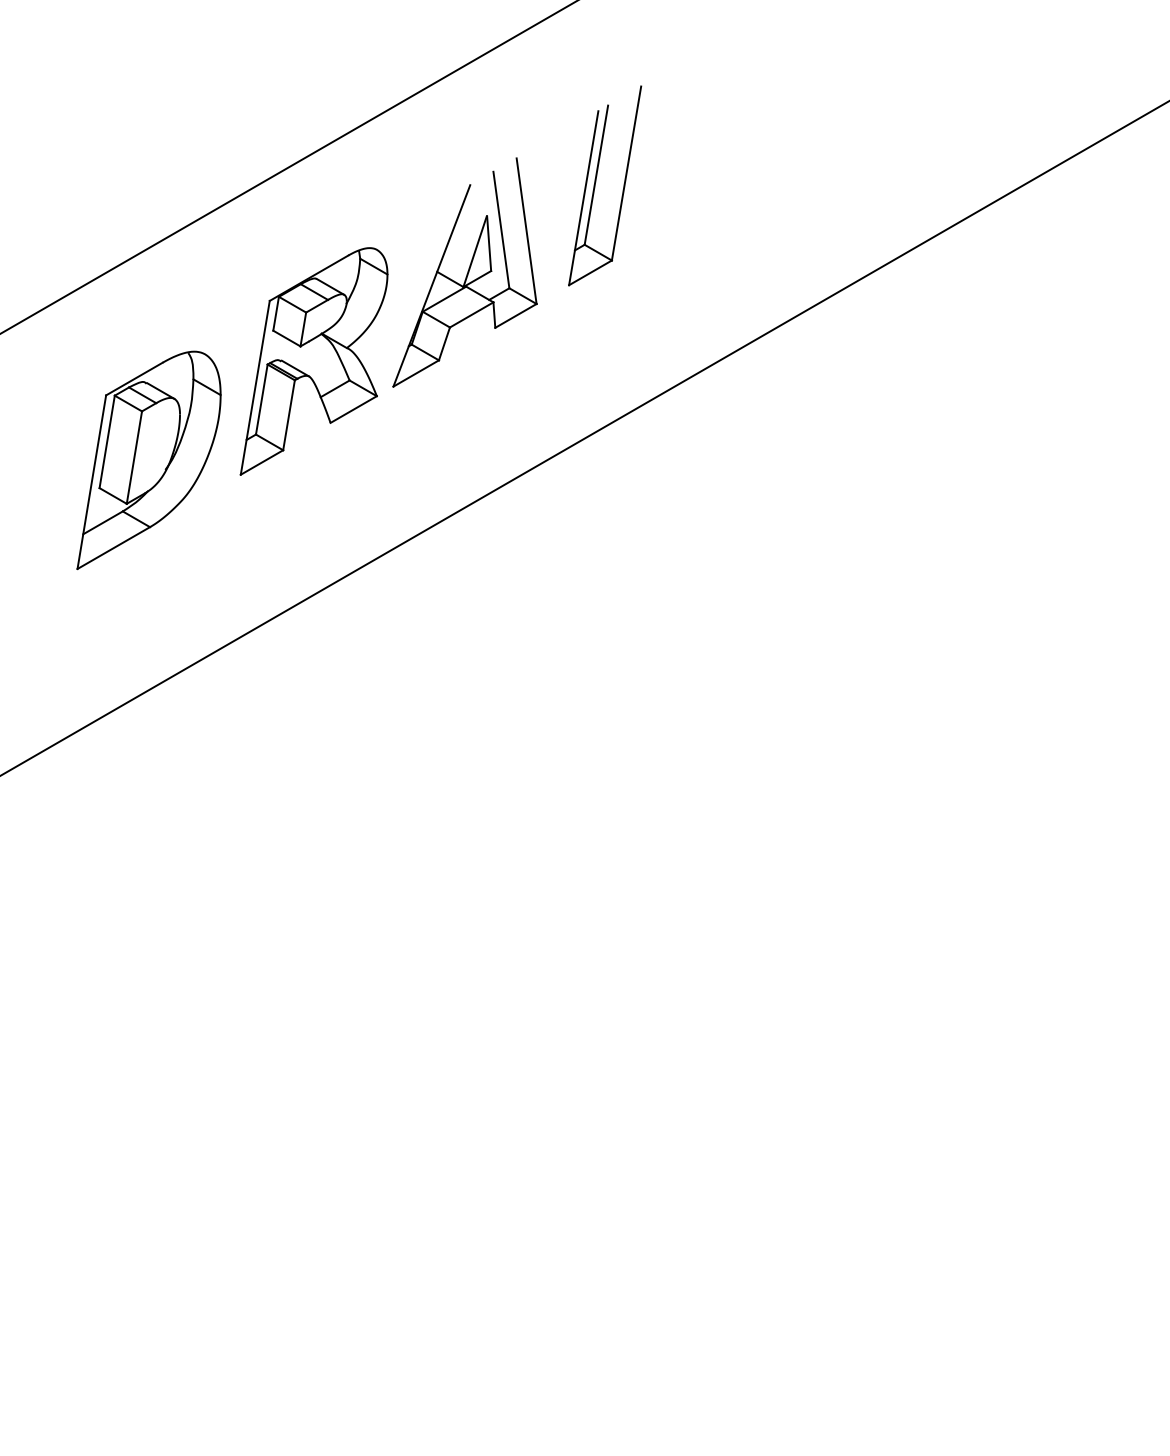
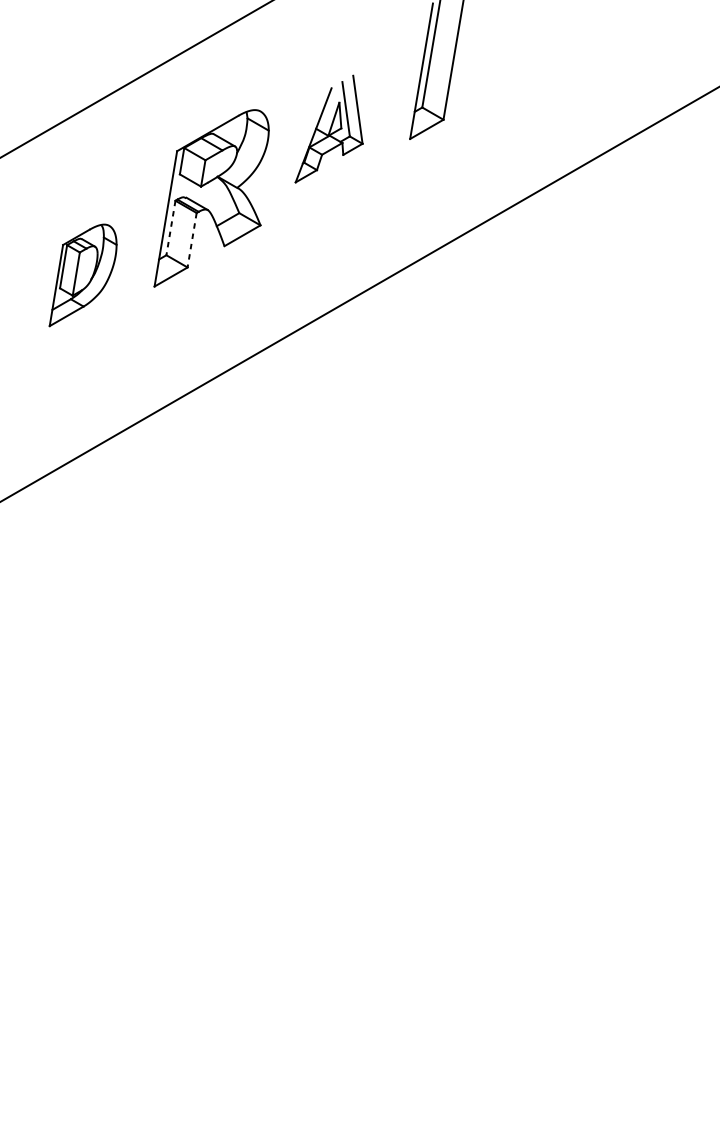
part: (464, 272) -> (328, 129), size x0.6
line: (261, 400) -> (170, 228), solid -> dashed
line: (288, 415) -> (191, 240), solid -> dashed
part: (148, 460) -> (82, 275), size x0.6

